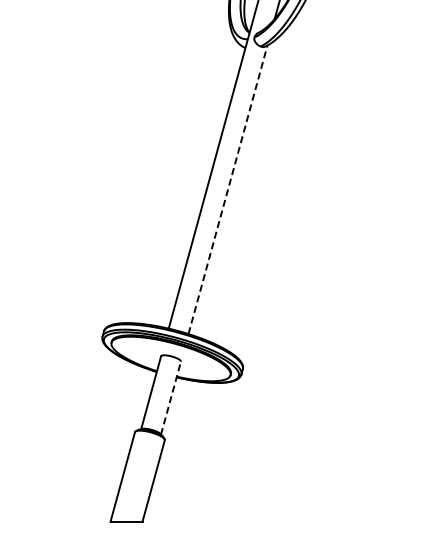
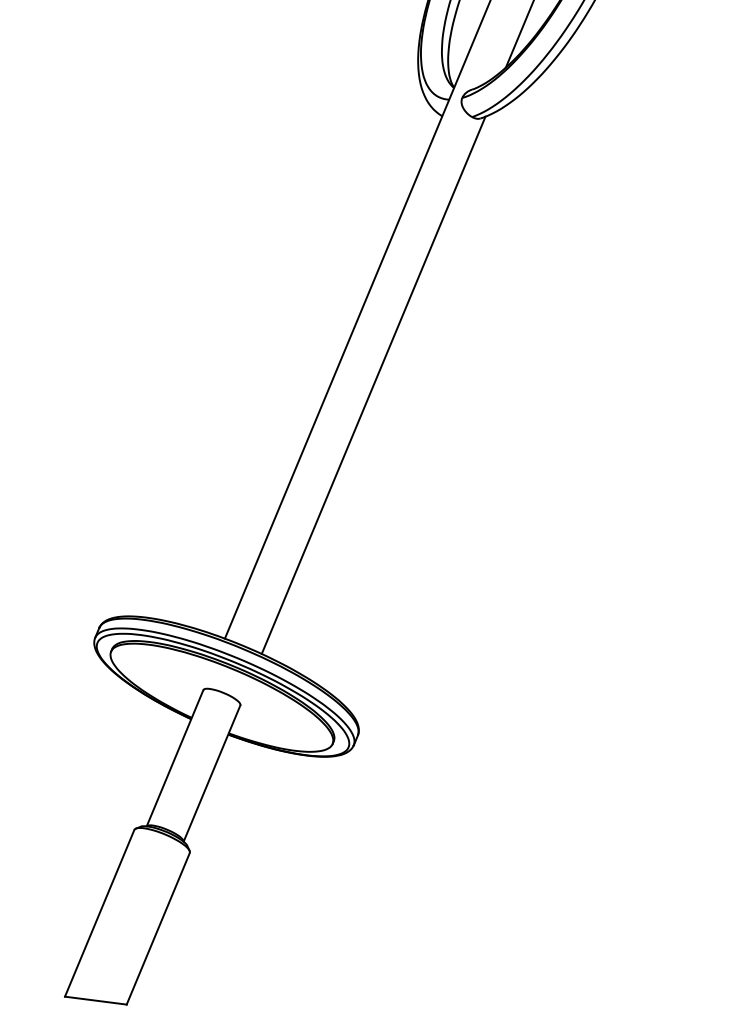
line: (228, 189) -> (374, 384), dashed -> solid
line: (170, 398) -> (211, 773), dashed -> solid

